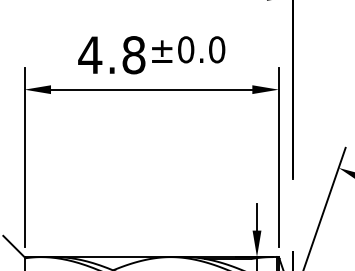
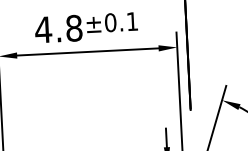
text: (217, 49) -> (132, 21), ±0.0 -> ±0.1

